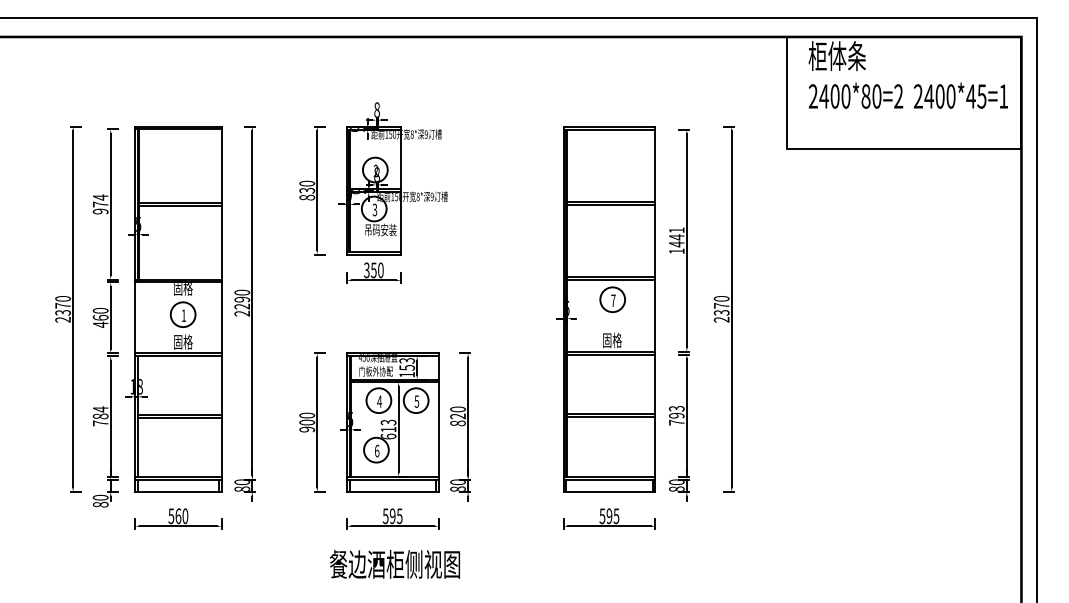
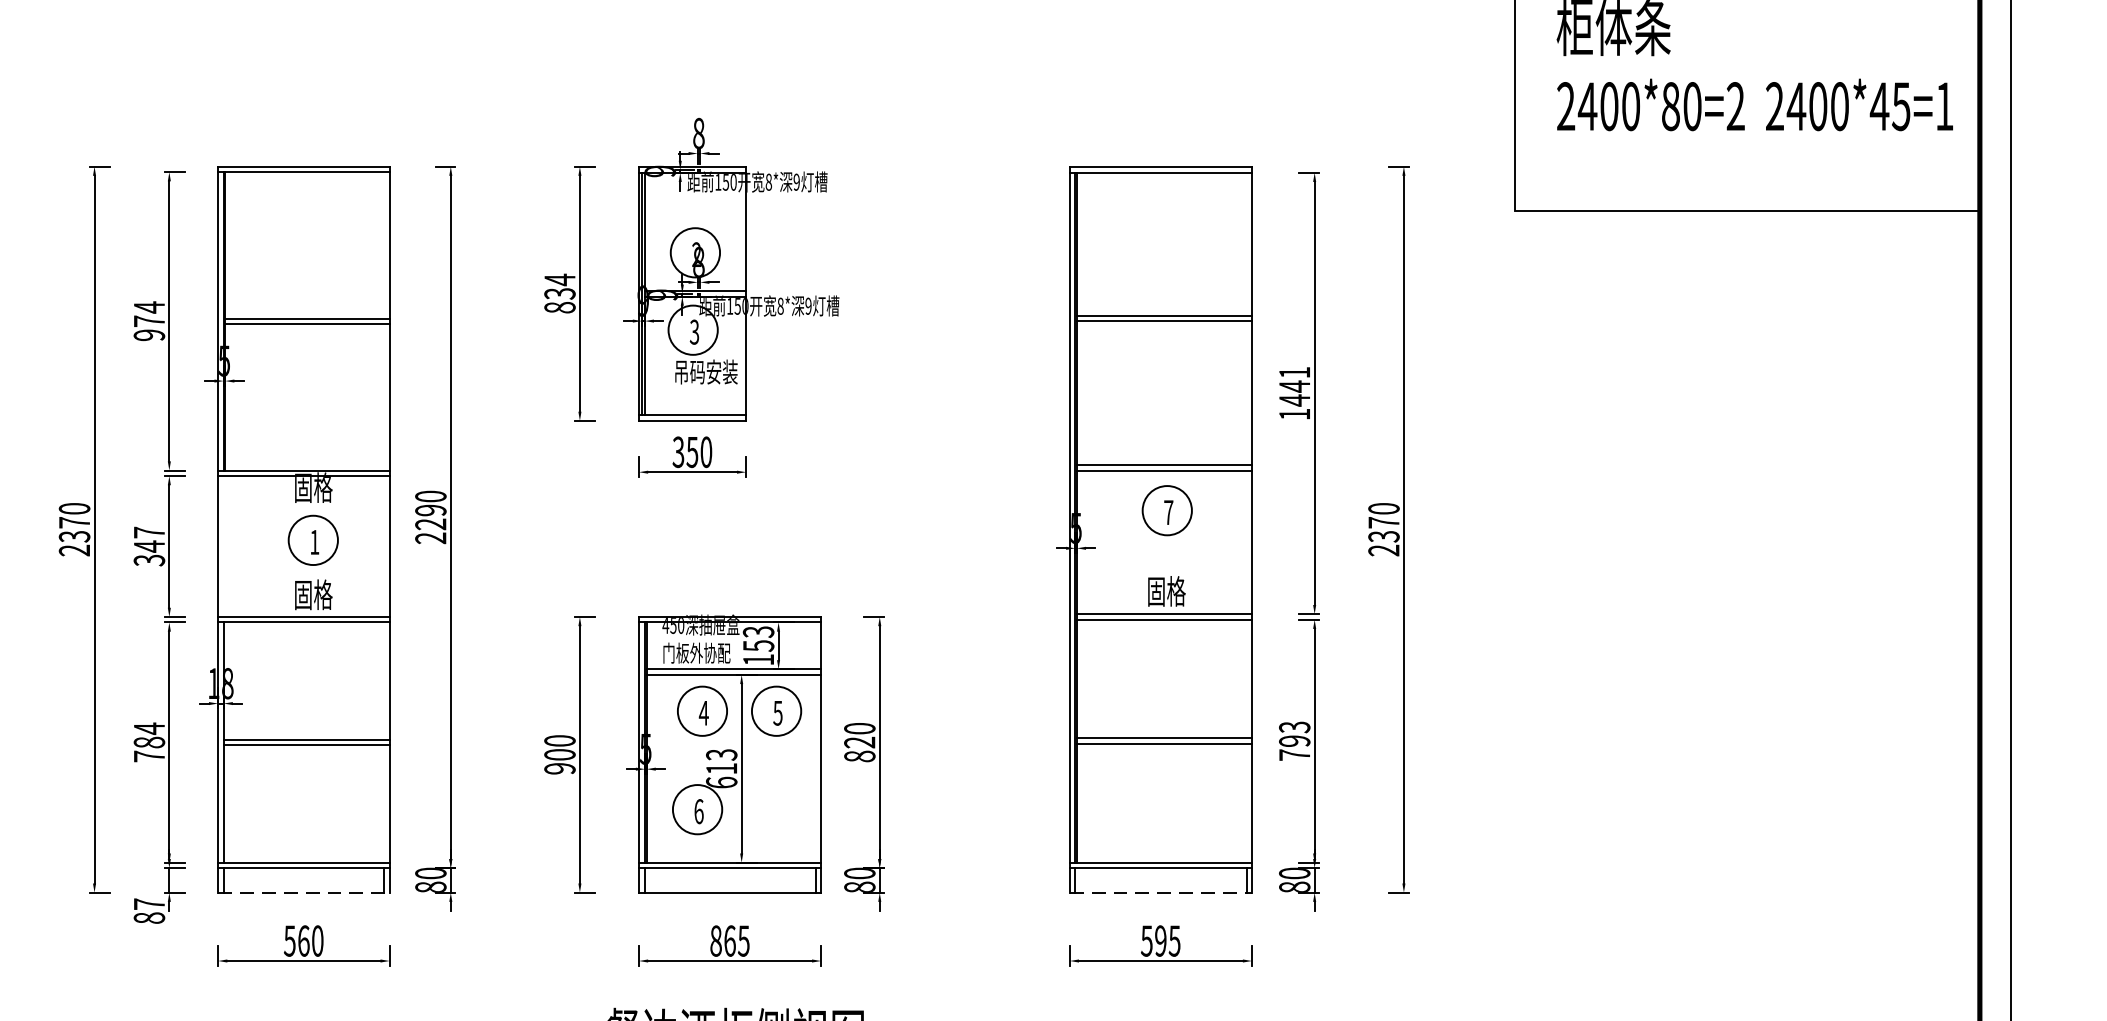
text: (307, 183) -> (560, 279), 830 -> 834
text: (100, 317) -> (148, 545), 460 -> 347
line: (178, 491) -> (304, 891), solid -> dashed
line: (609, 491) -> (1160, 891), solid -> dashed
text: (100, 497) -> (148, 903), 80 -> 87
text: (388, 516) -> (721, 941), 595 -> 865

